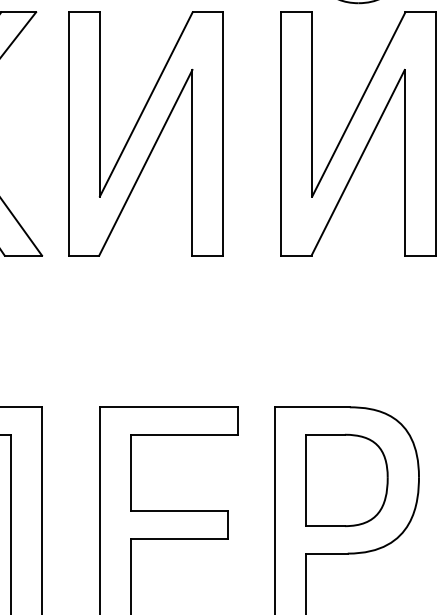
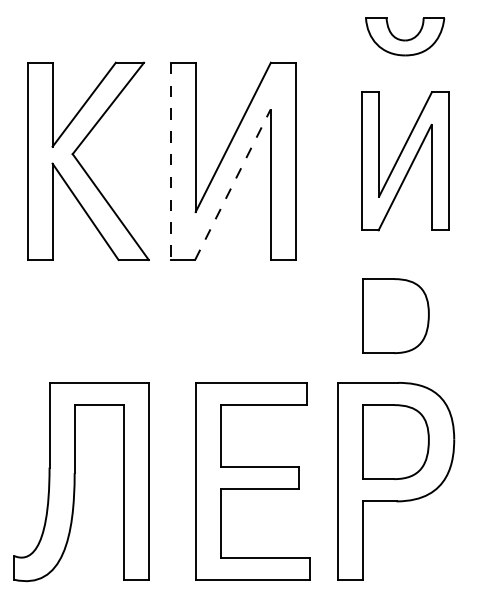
part: (358, 132) -> (405, 160), size x0.7
line: (68, 134) -> (170, 161), solid -> dashed
line: (146, 162) -> (233, 184), solid -> dashed
part: (346, 324) -> (395, 315), added

